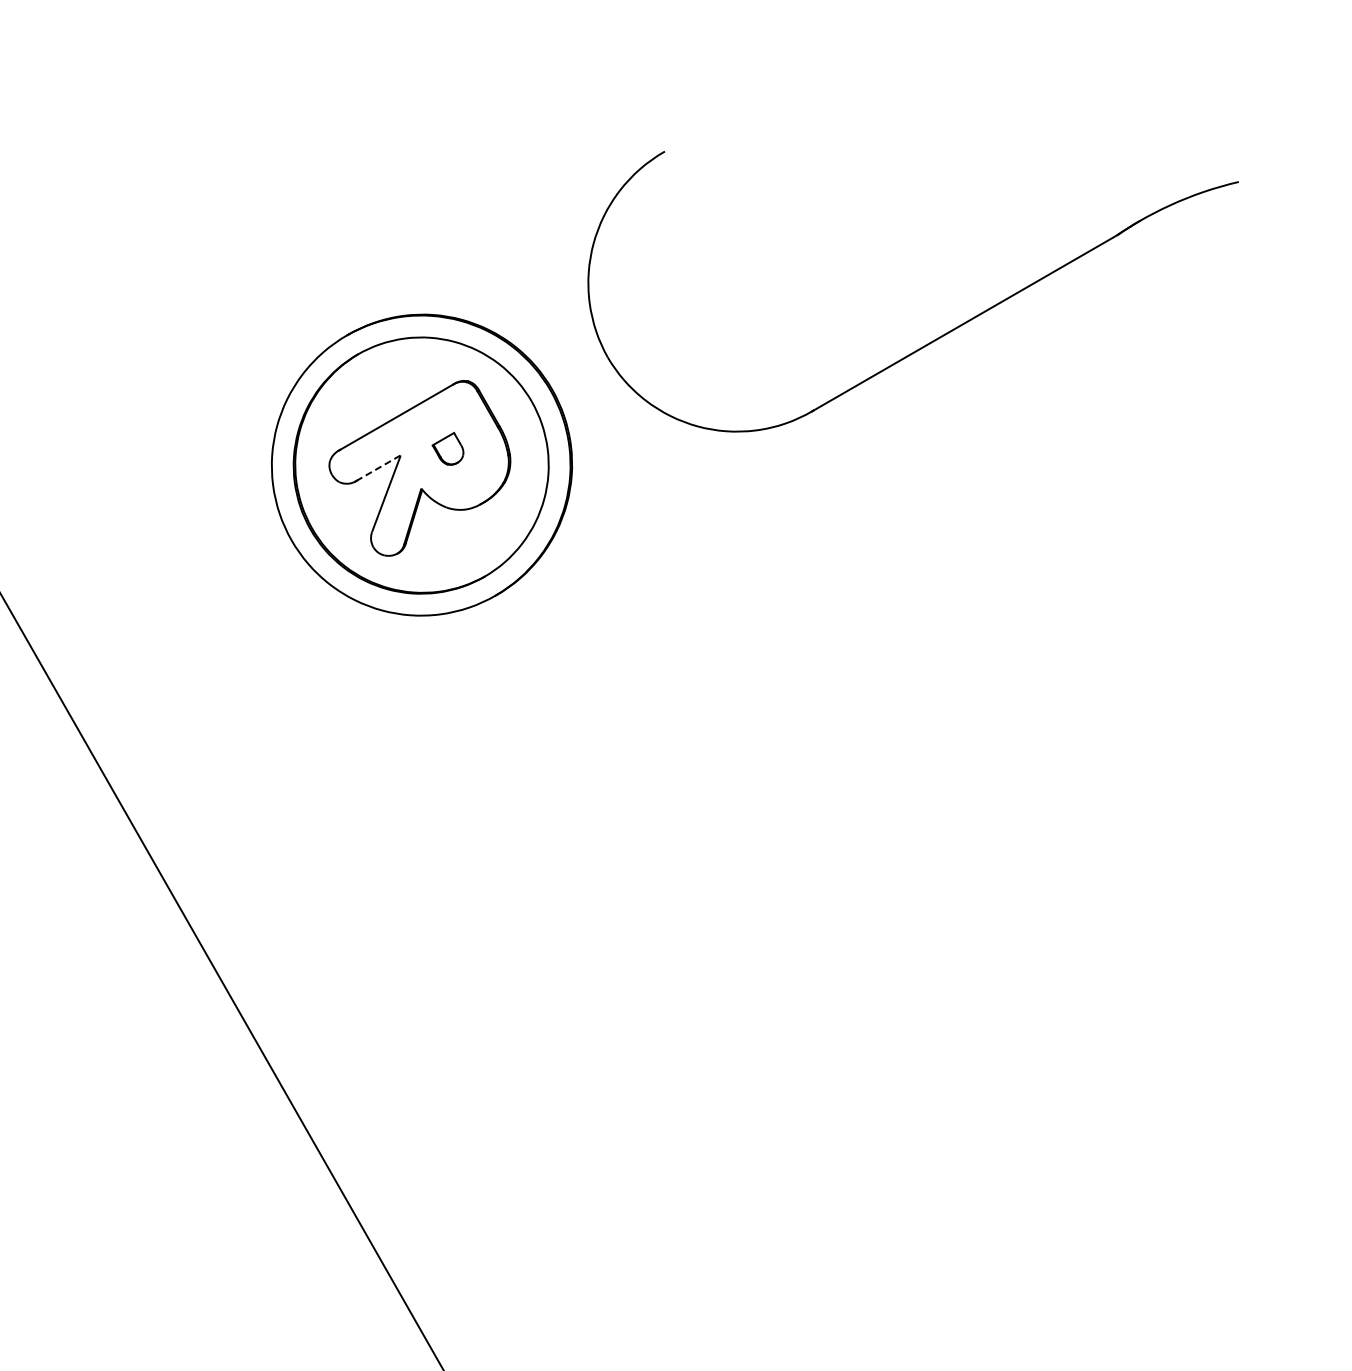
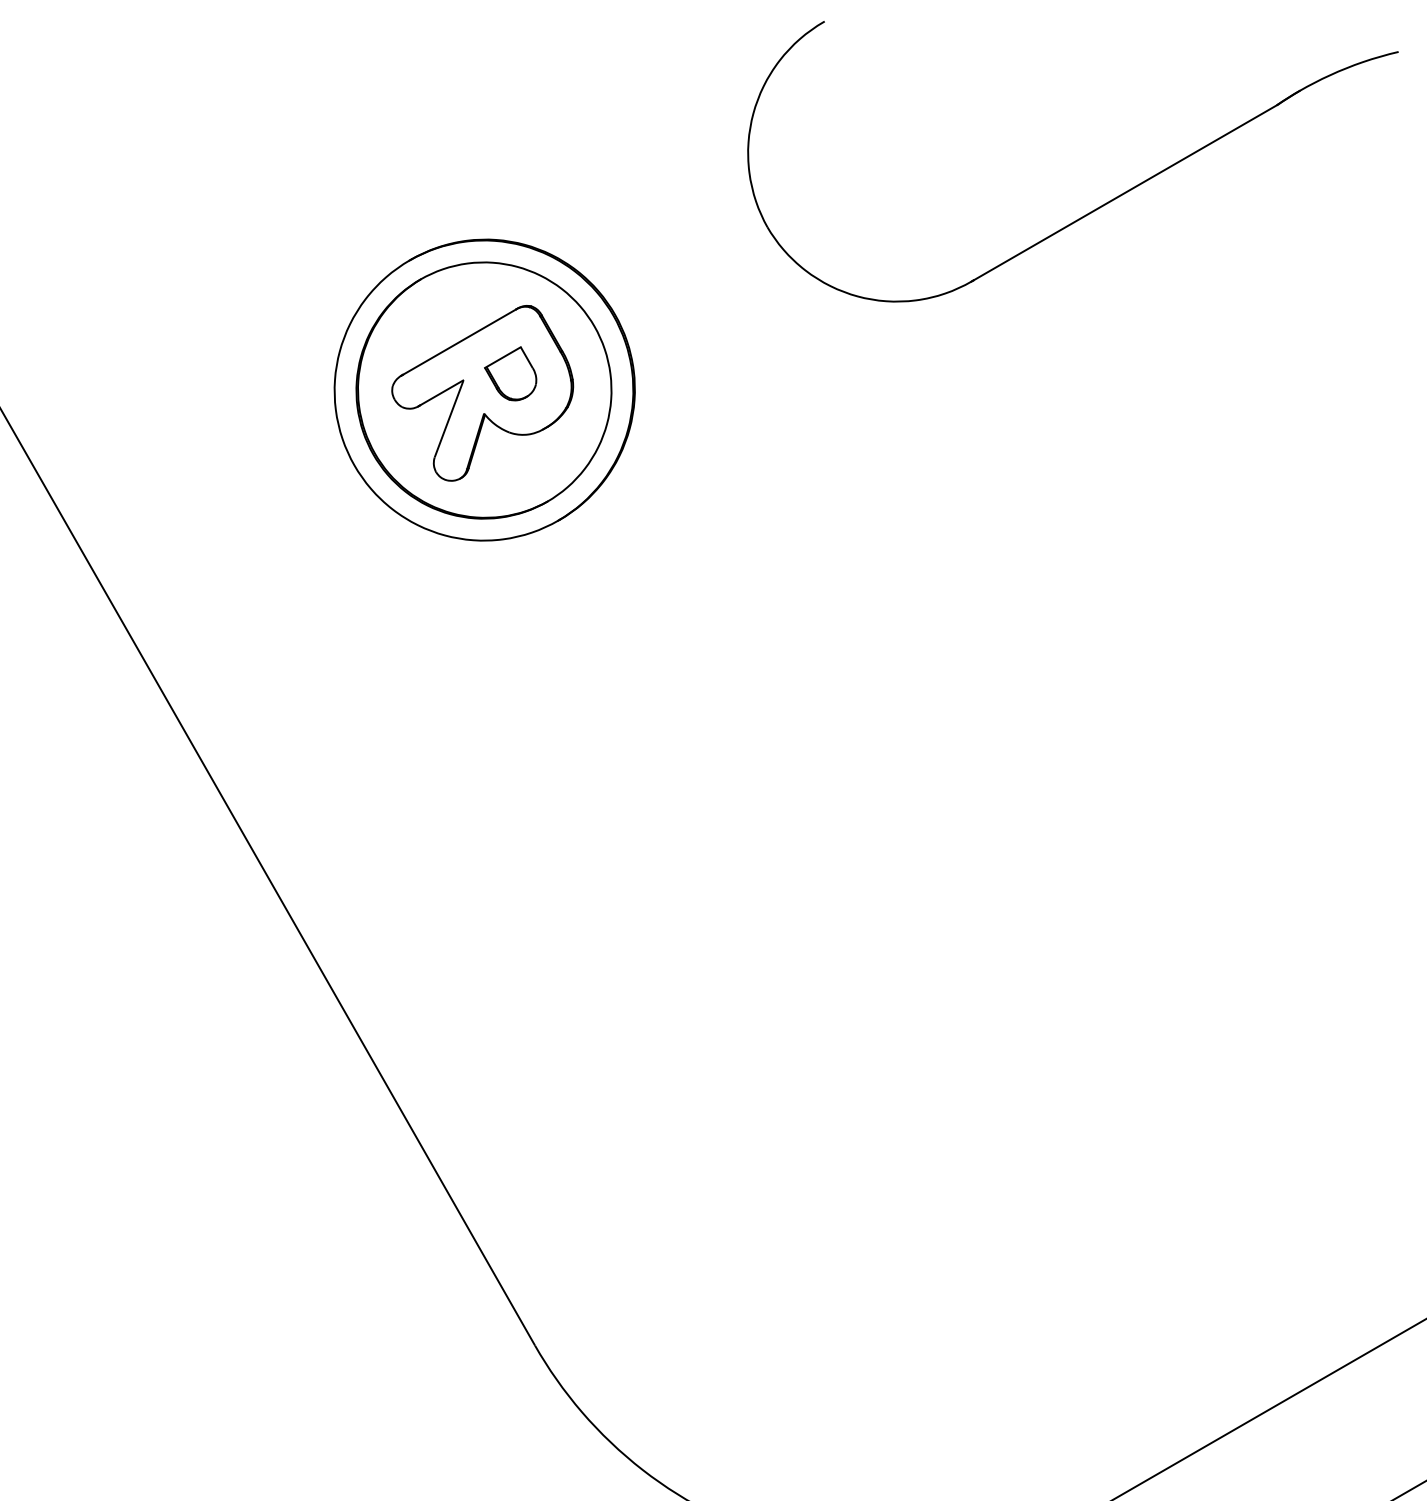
part: (935, 338) -> (1095, 208), moved
part: (447, 448) -> (510, 373), size x1.67
line: (377, 468) -> (440, 393), dashed -> solid

